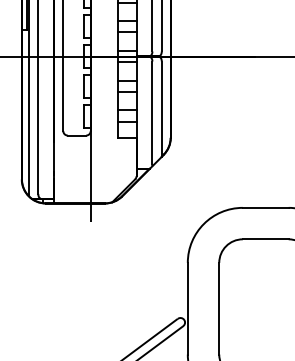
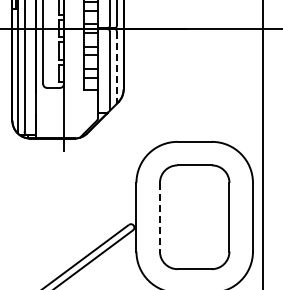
line: (162, 108) -> (117, 67), solid -> dashed
line: (218, 309) -> (159, 217), solid -> dashed

